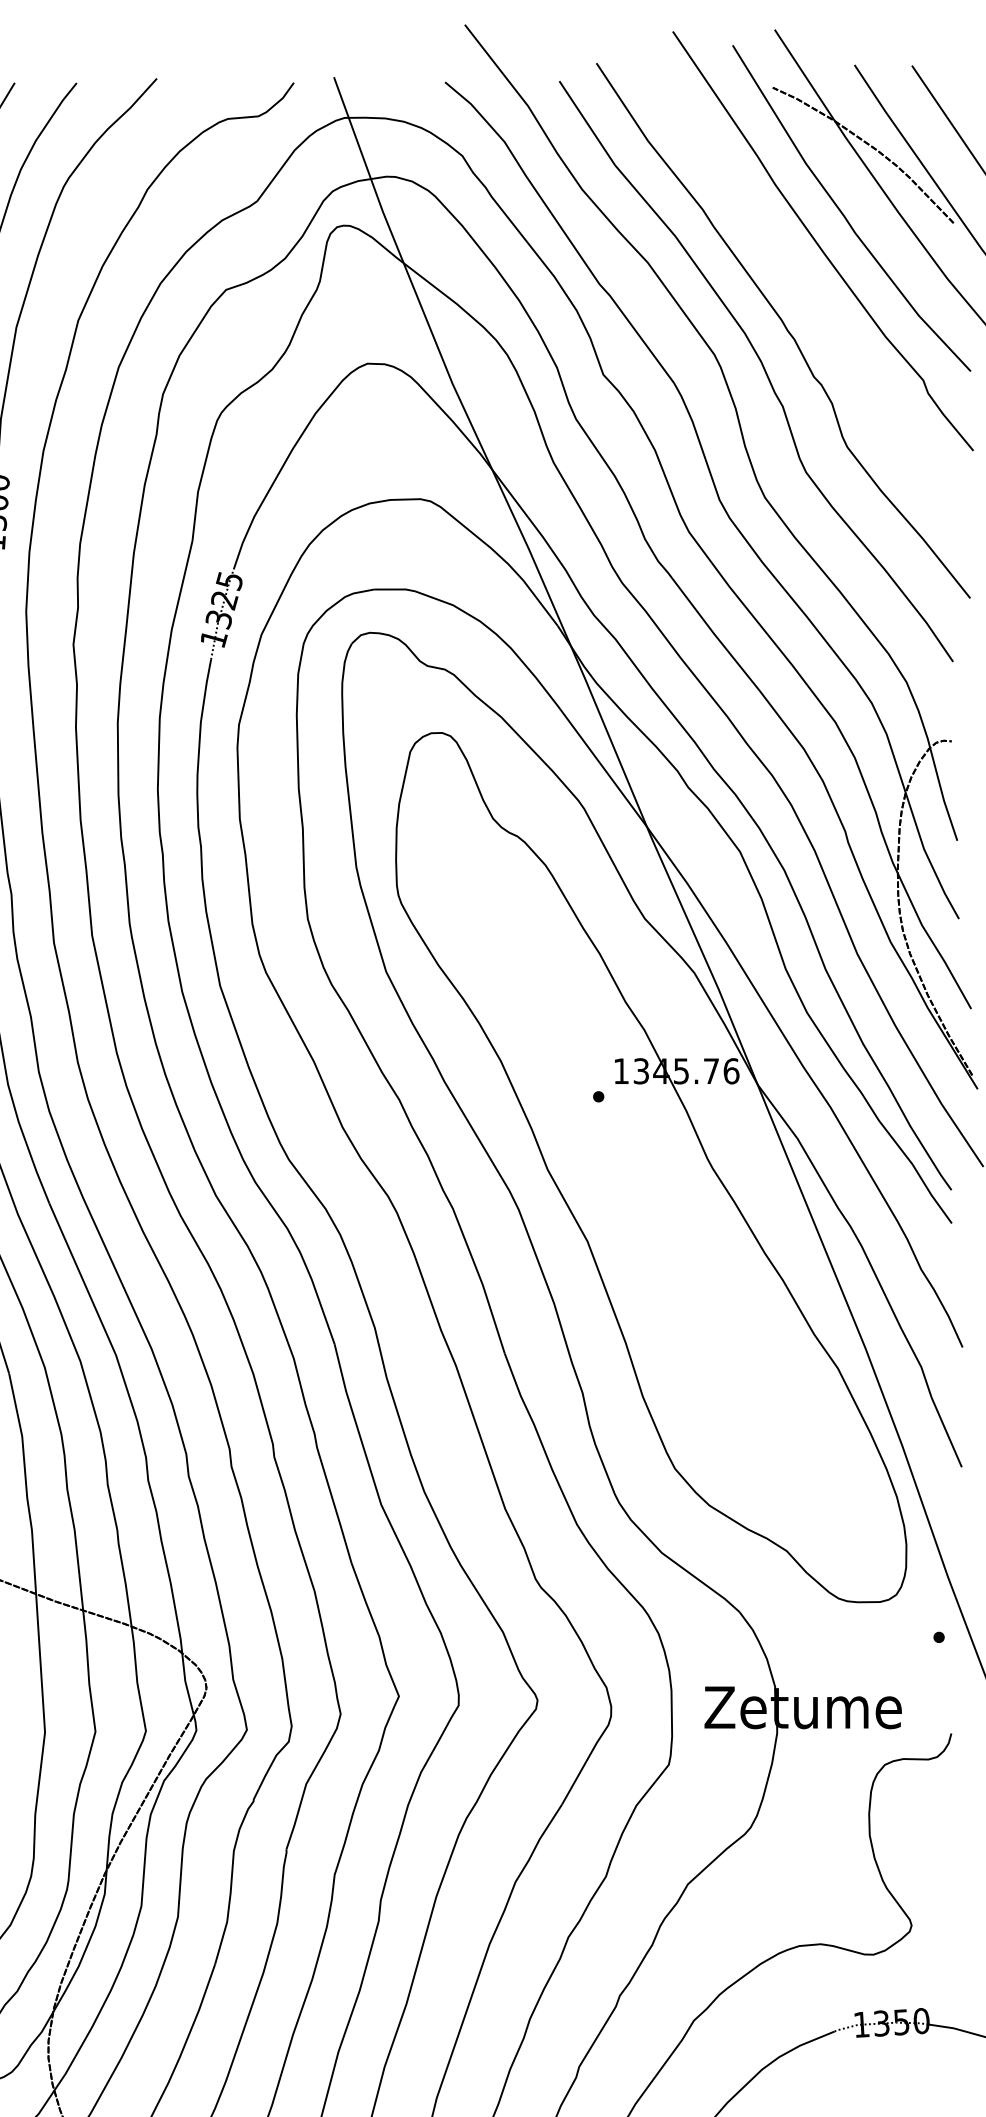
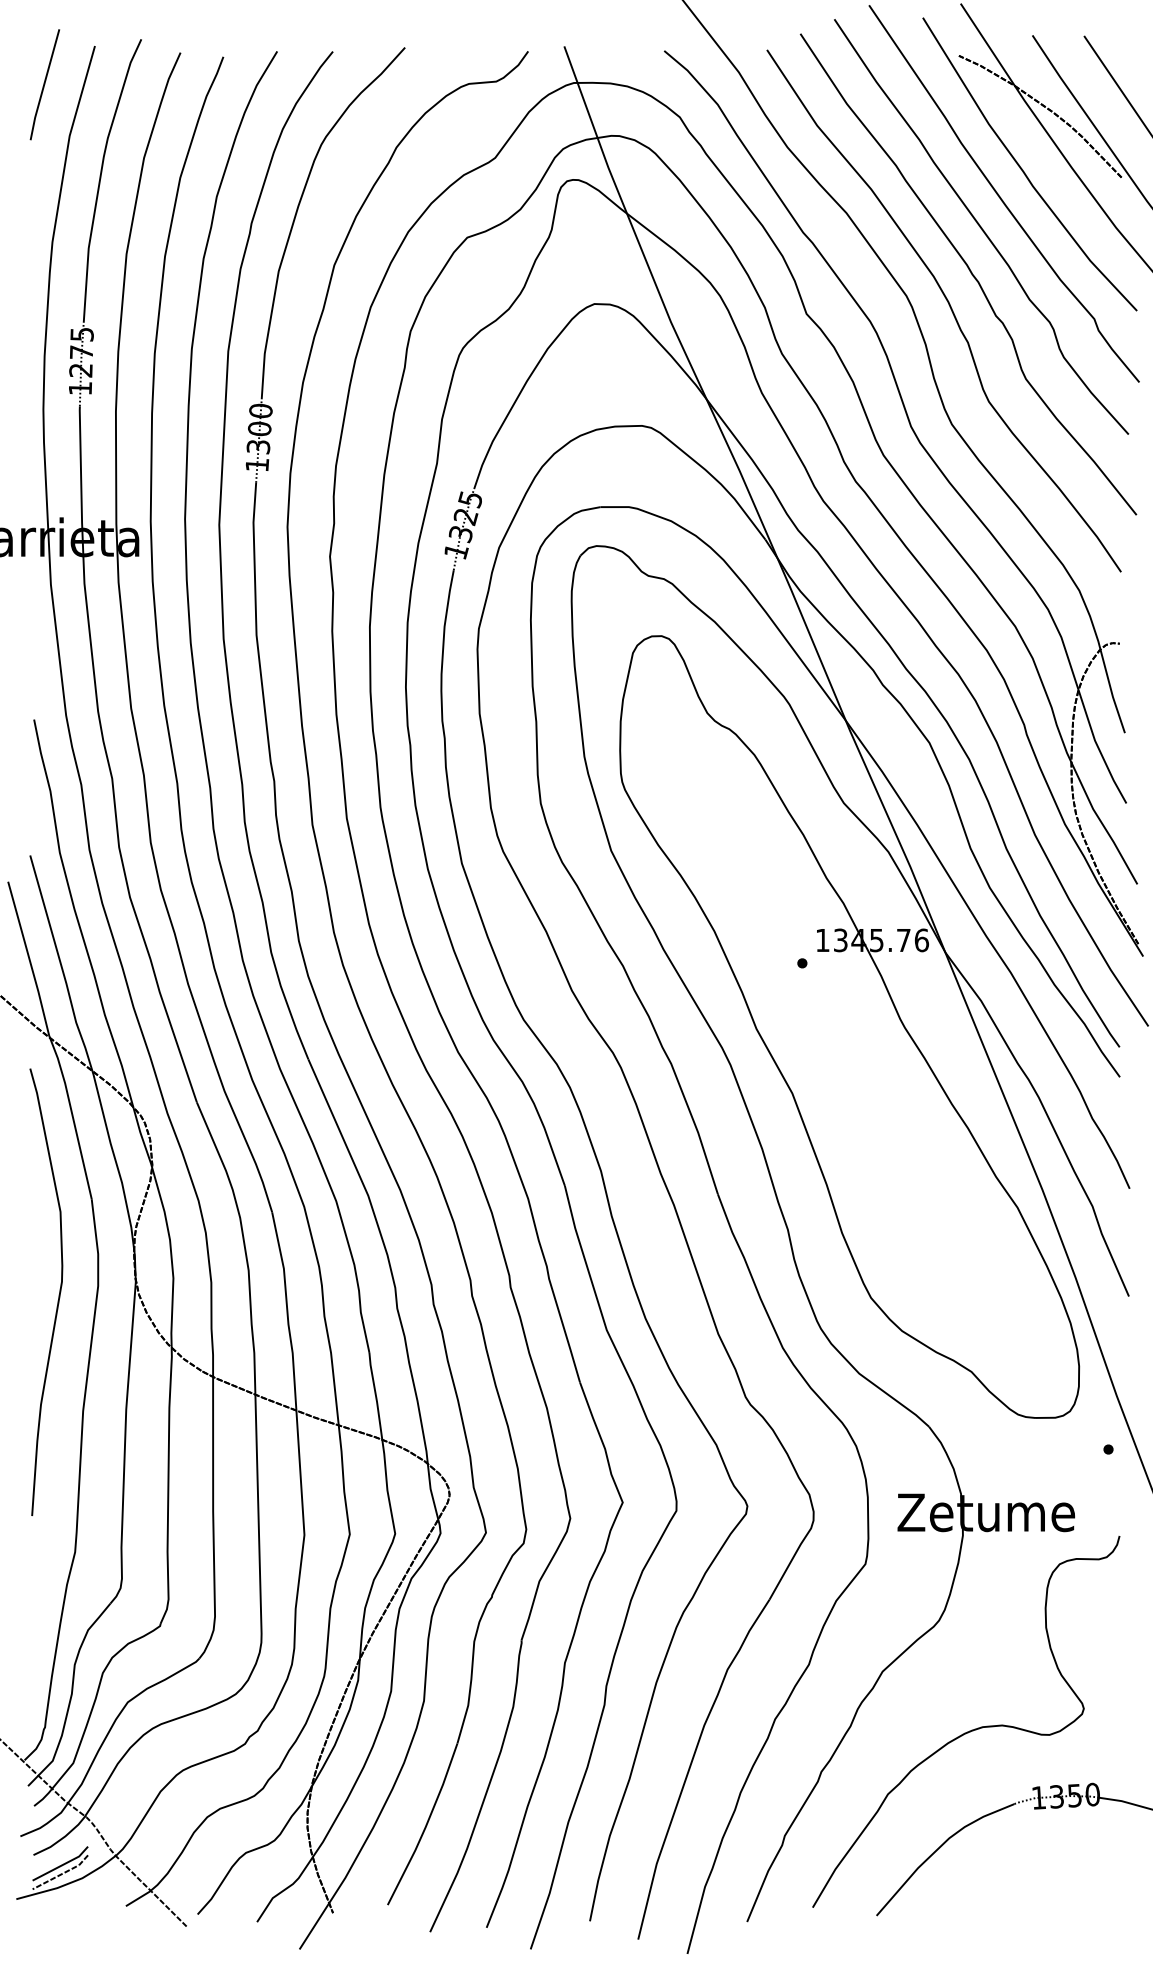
curve: (797, 277) -> (981, 226), added

